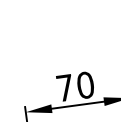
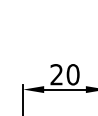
text: (64, 87) -> (56, 74), 70 -> 20

